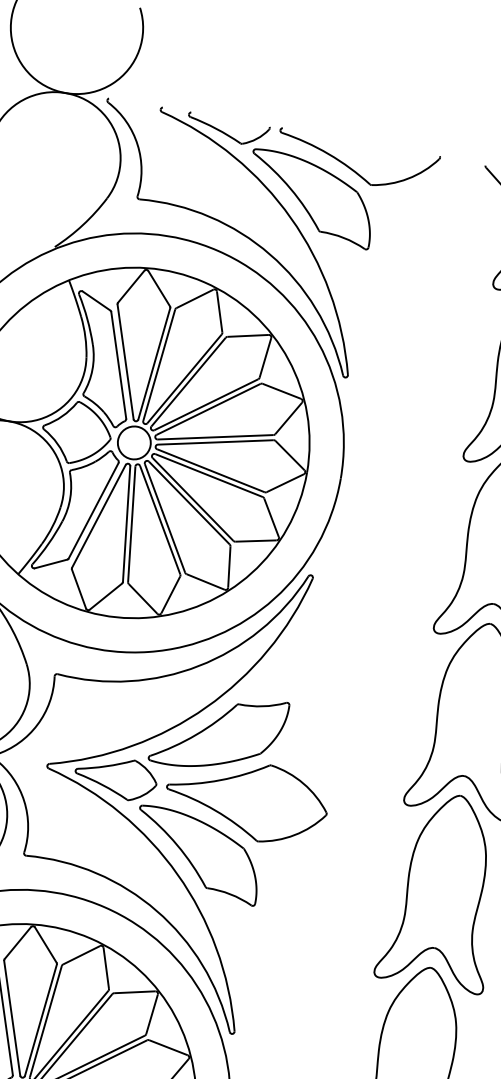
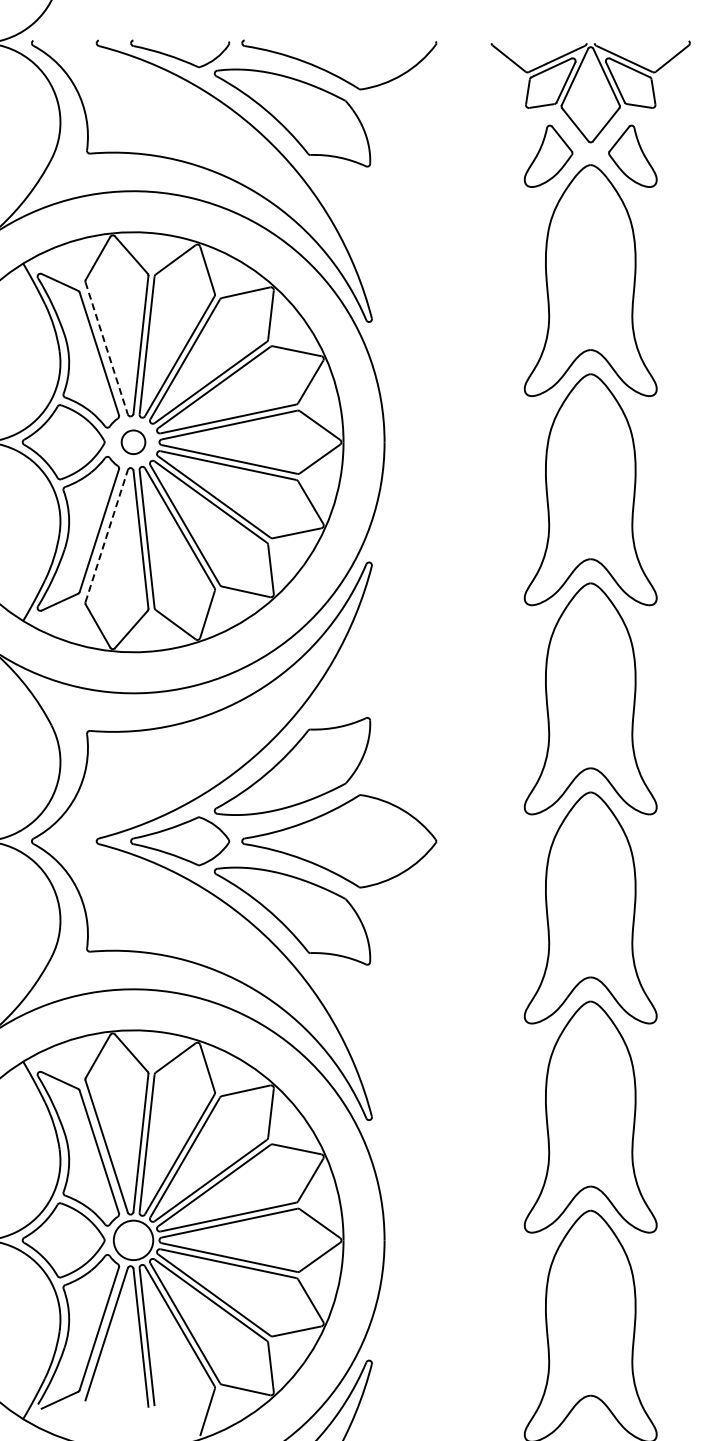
line: (125, 361) -> (106, 348), solid -> dashed
circle: (134, 443) -> (133, 442), size x0.6
line: (98, 515) -> (106, 535), solid -> dashed

